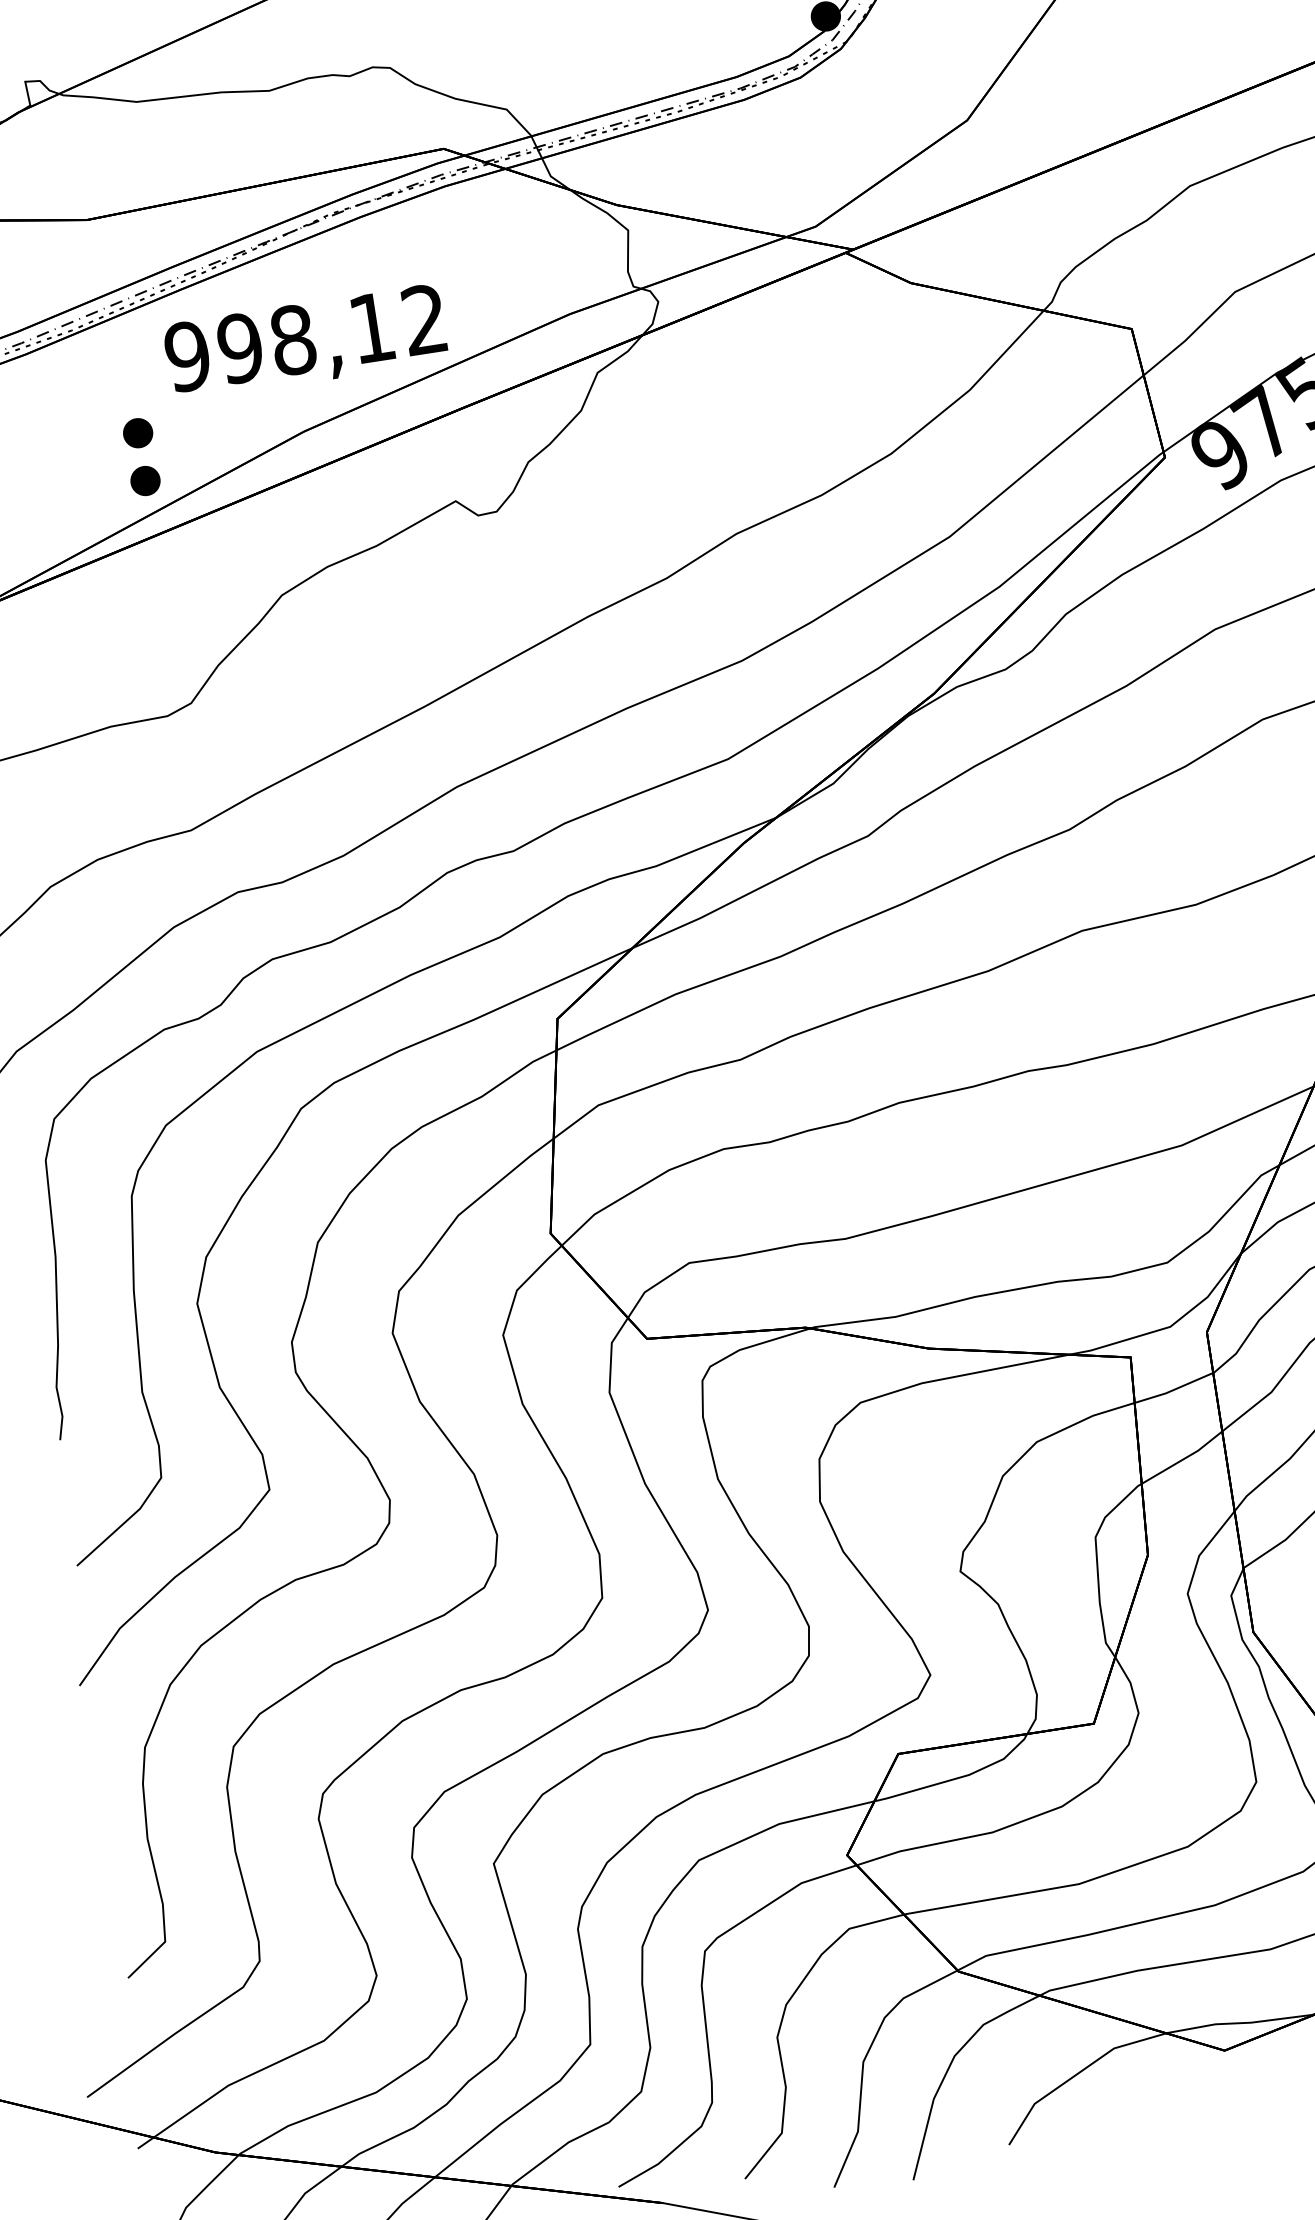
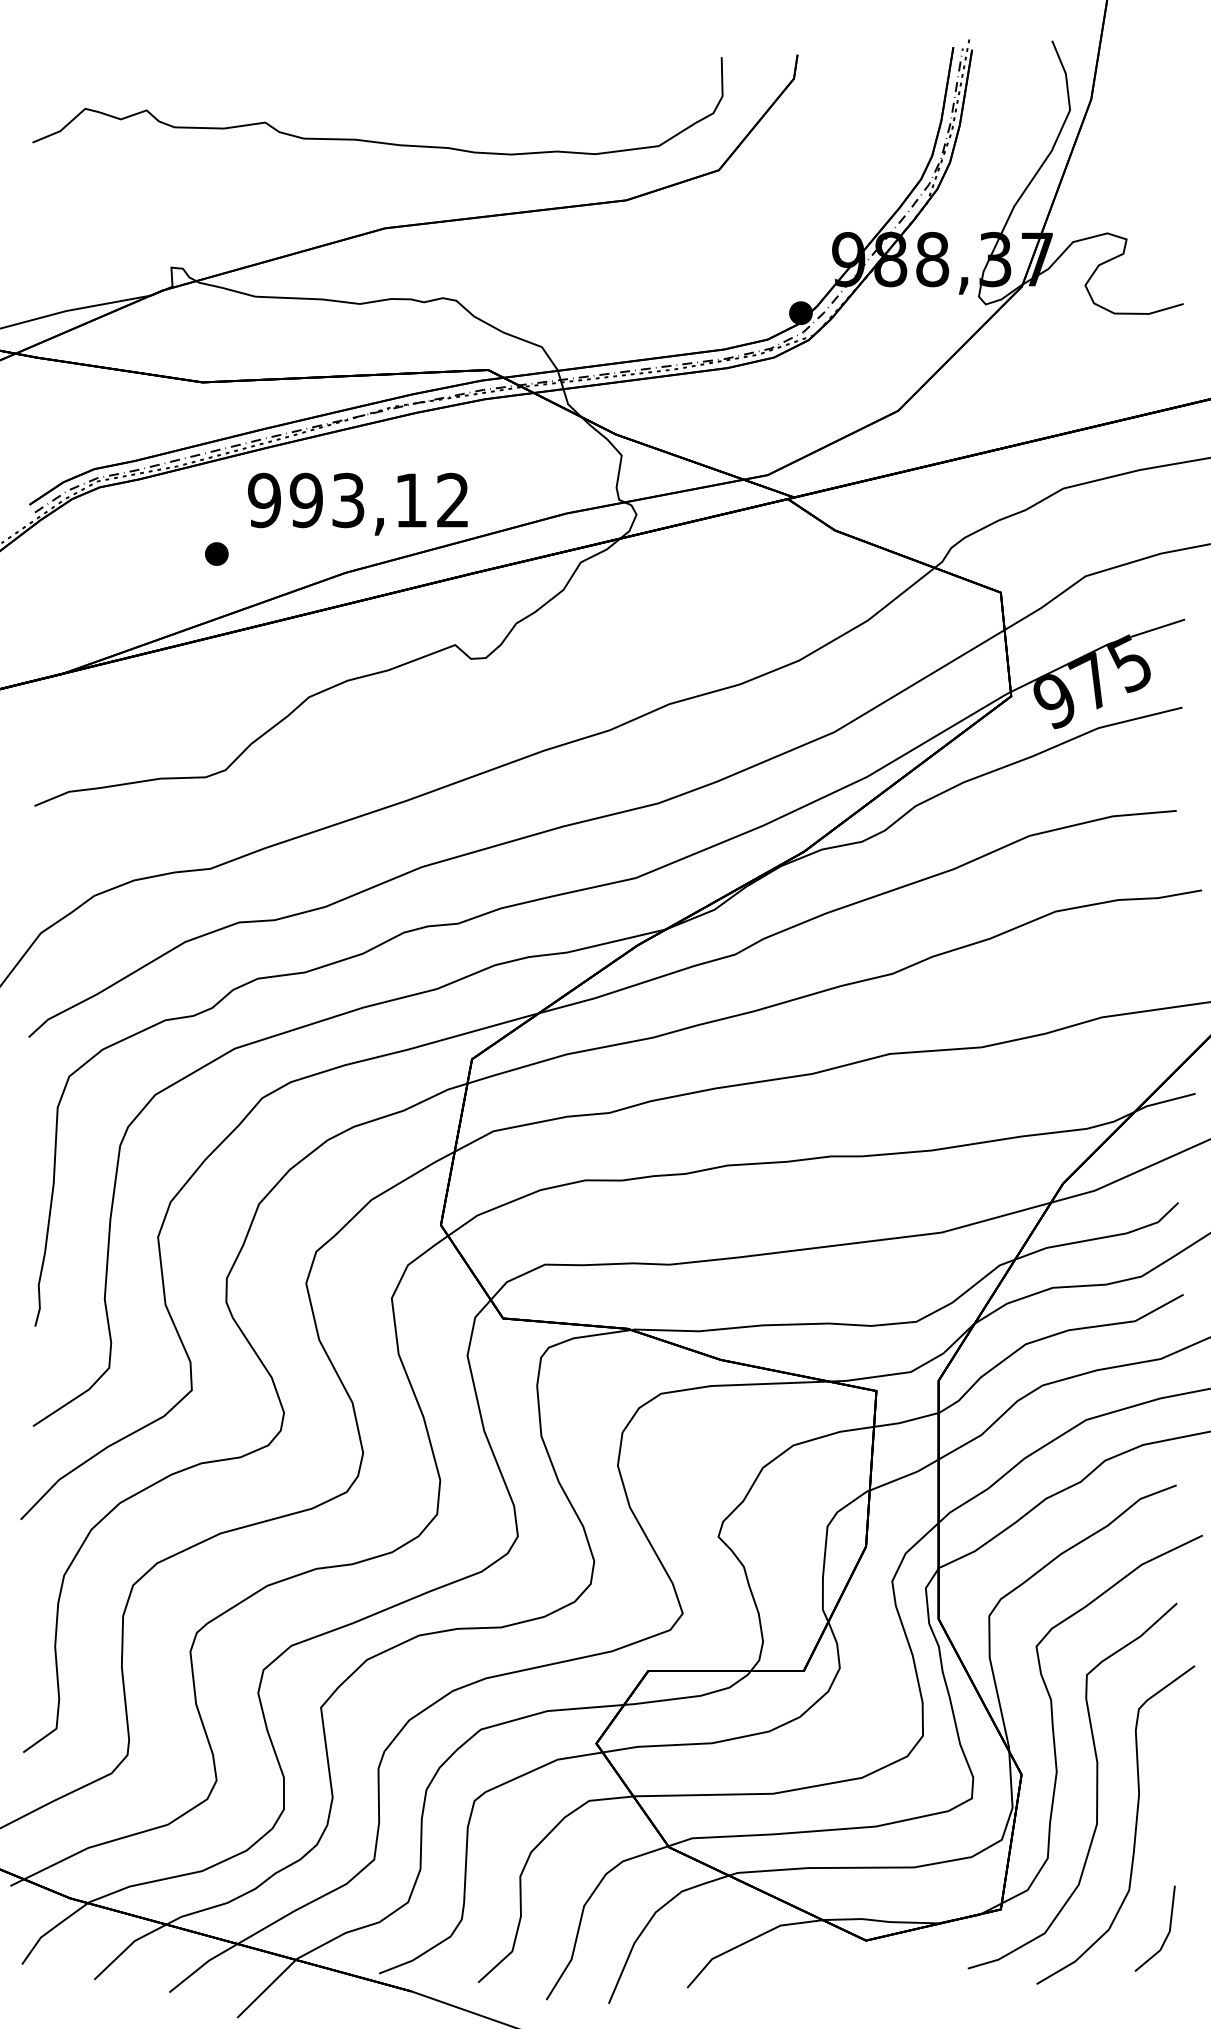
text: (293, 340) -> (348, 500), 998,12 -> 993,12
part: (144, 480) -> (216, 591), removed

